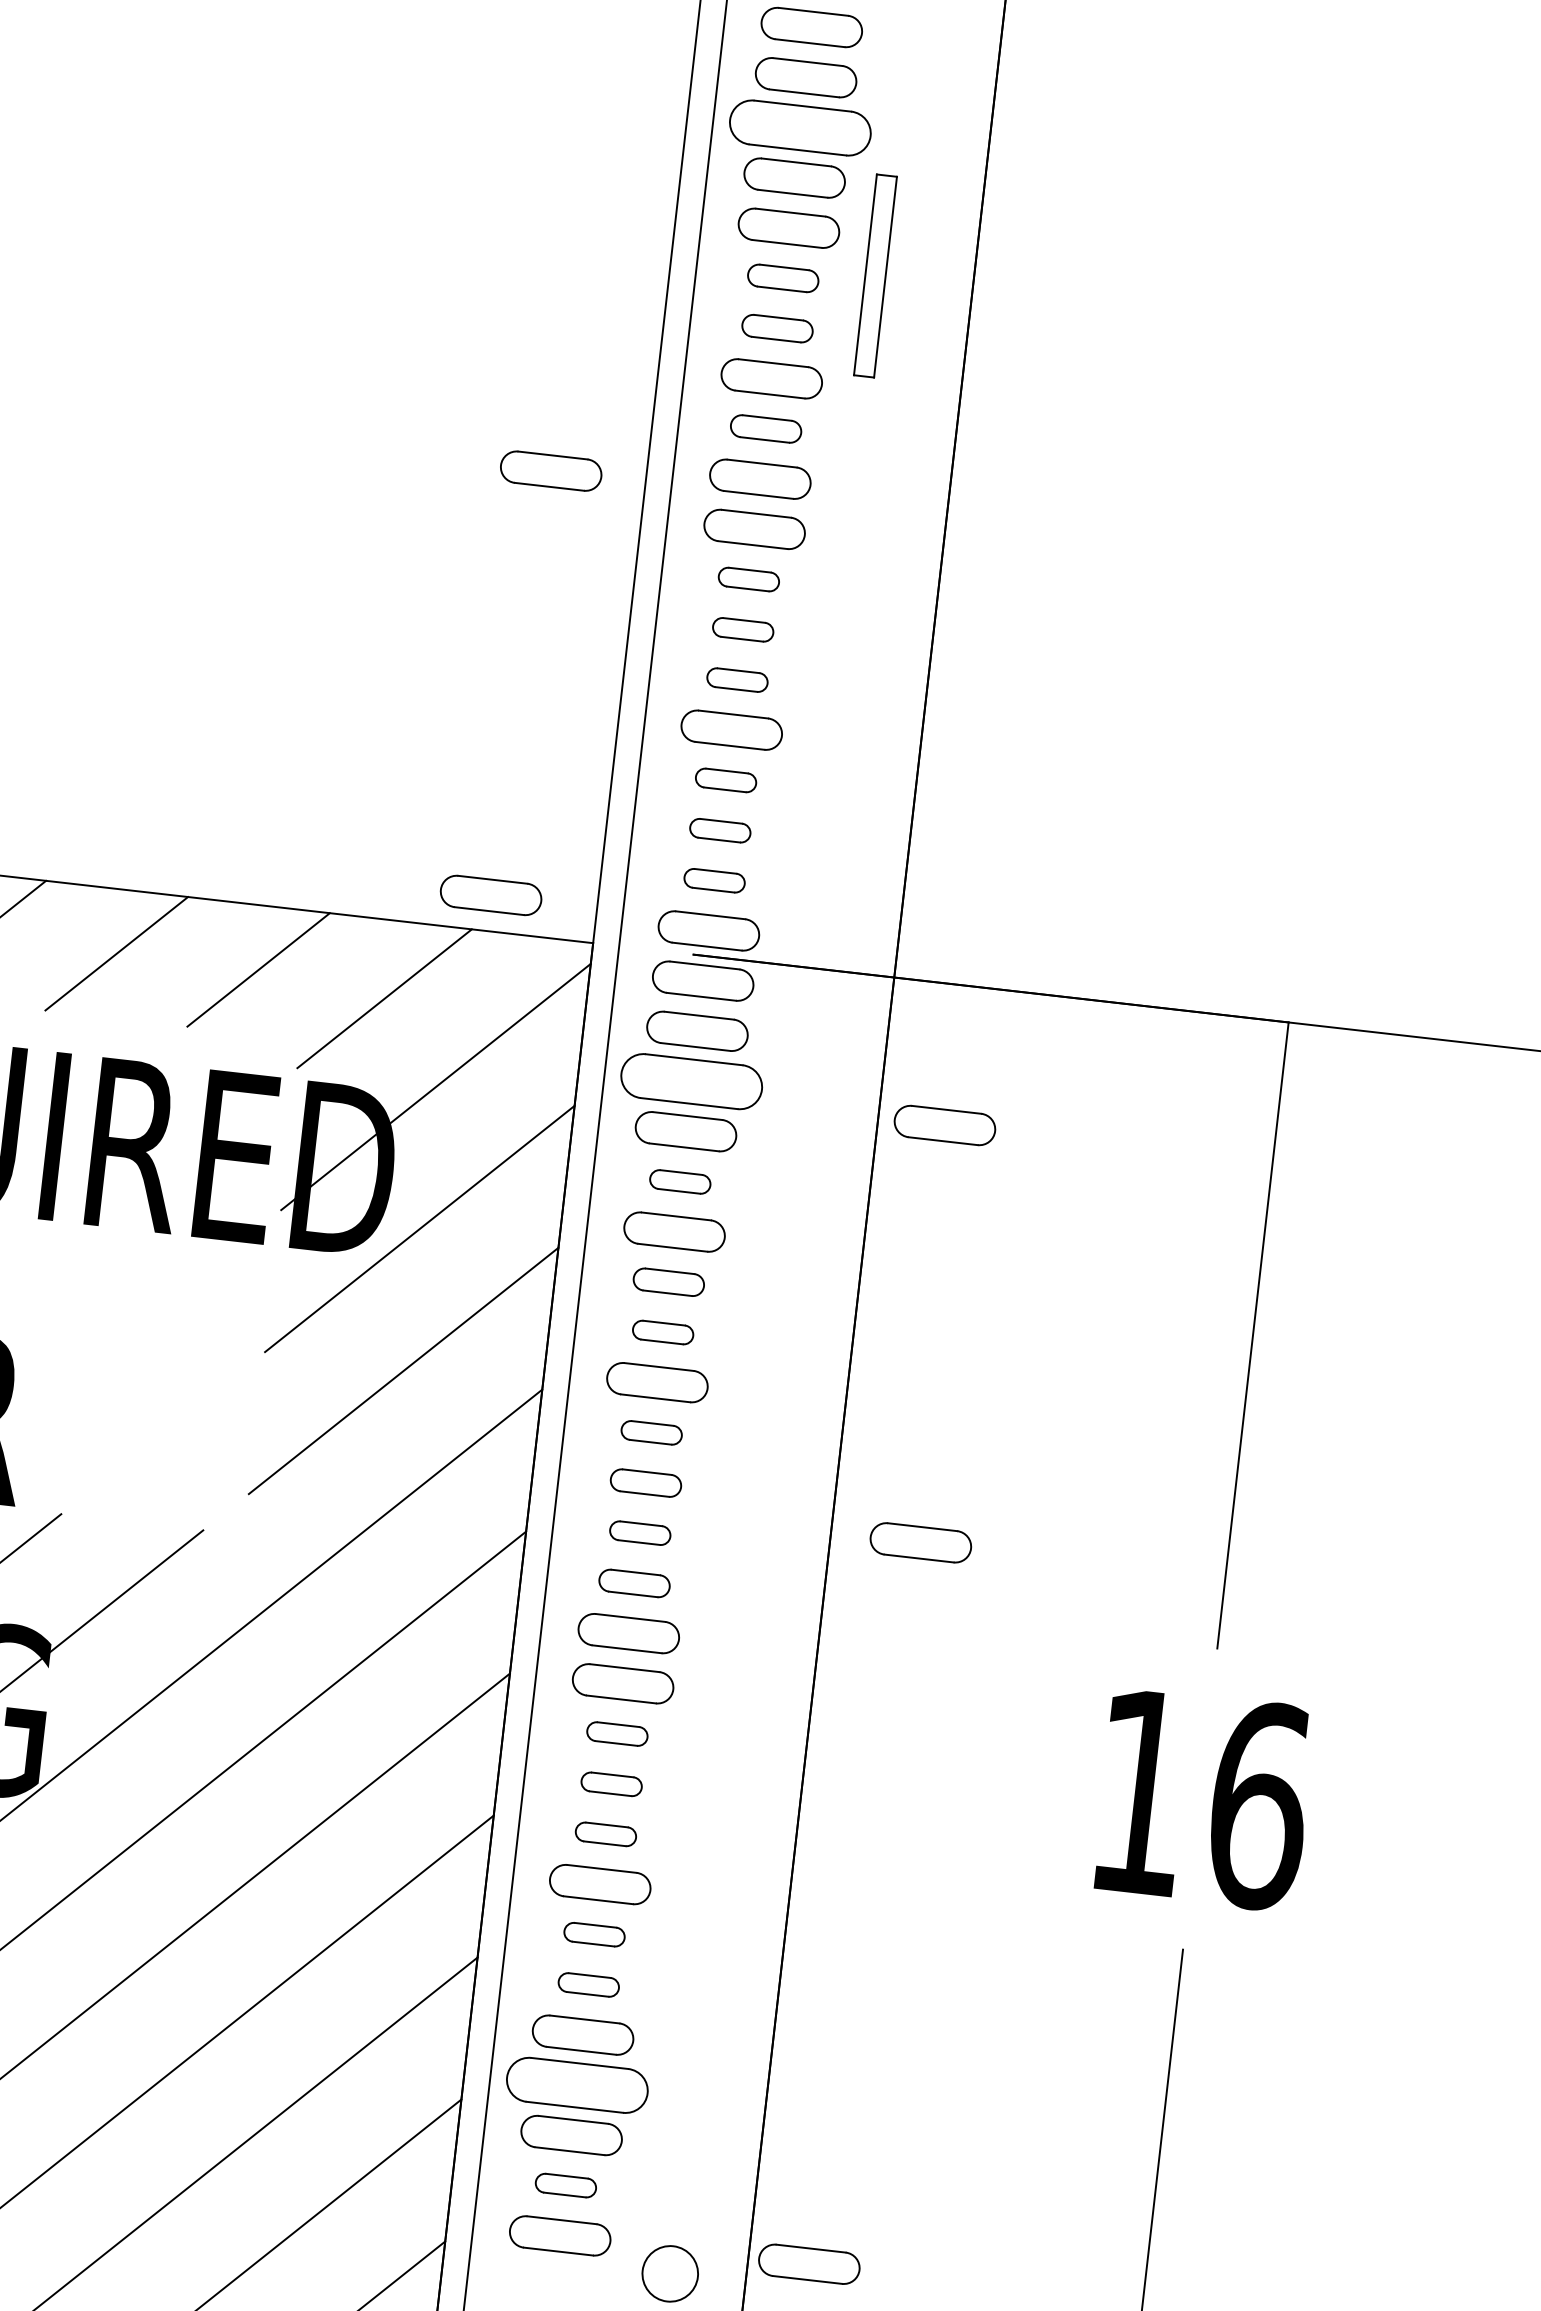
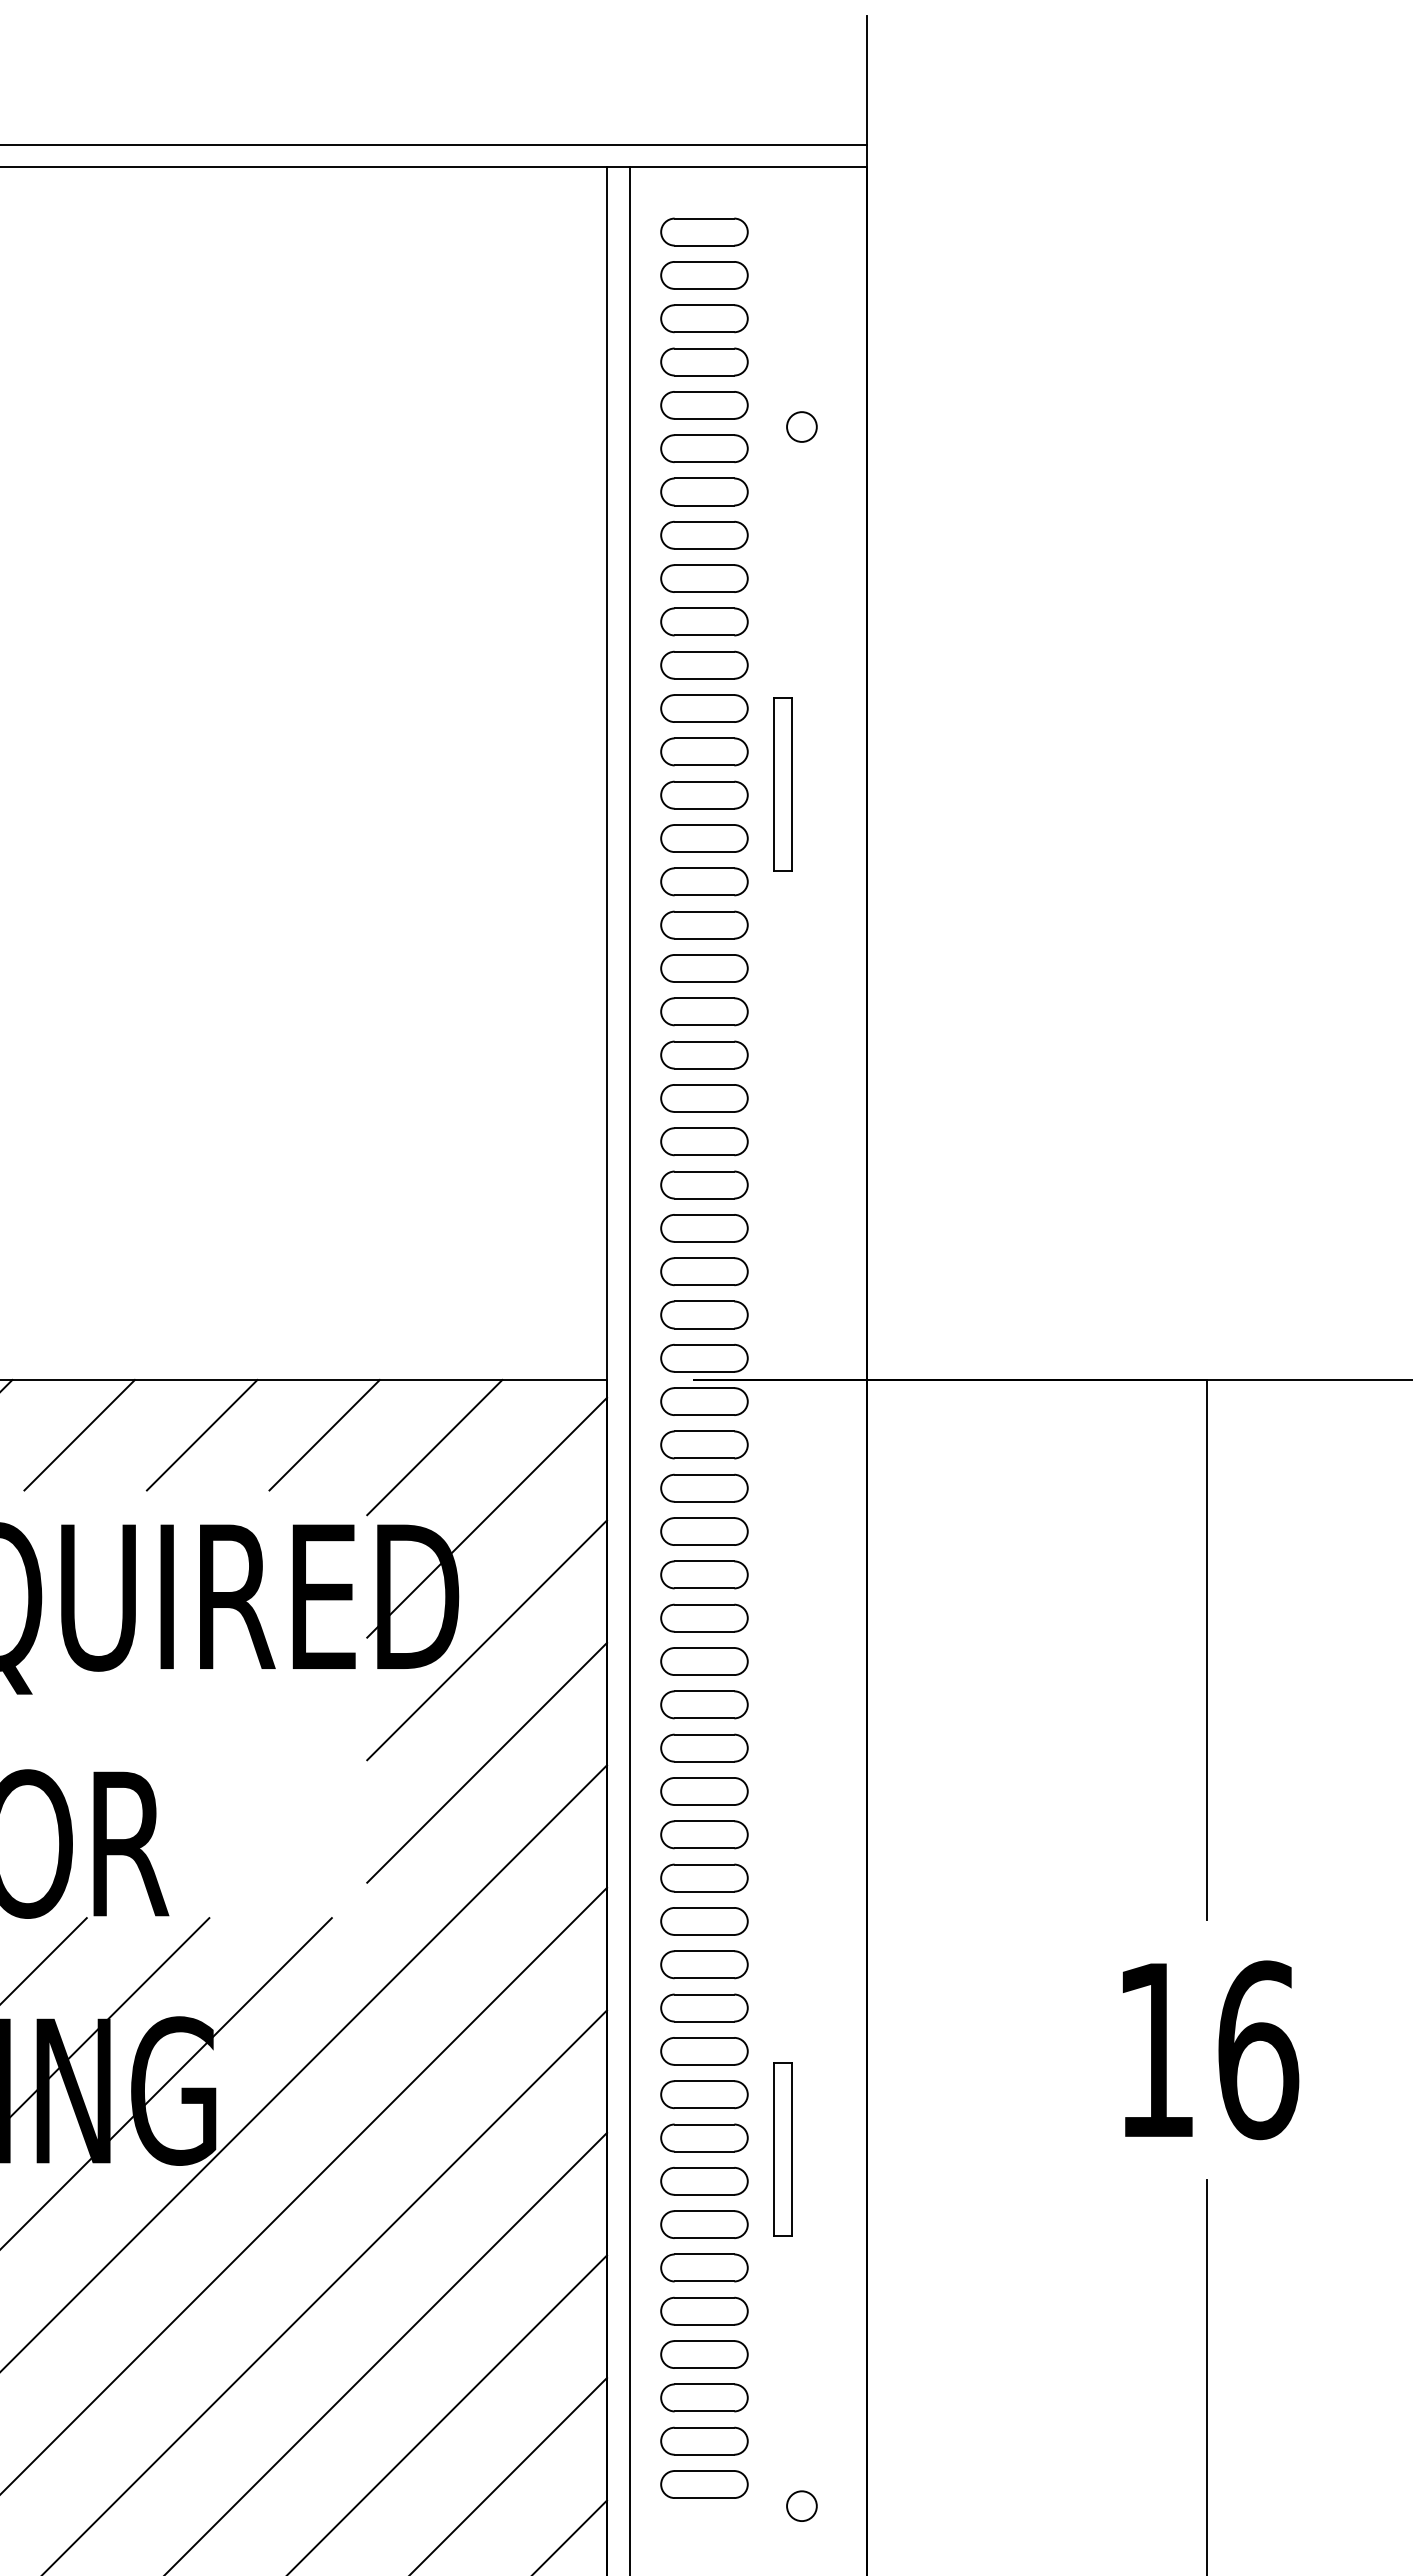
part: (800, 127) -> (704, 664), size x0.71
part: (783, 277) -> (704, 794), size x1.43
part: (777, 328) -> (704, 838), size x1.43
part: (766, 428) -> (704, 924), size x1.43
part: (551, 470) -> (525, 981), removed
part: (749, 578) -> (704, 1054), size x1.67
part: (743, 629) -> (704, 1098), size x1.67
part: (737, 679) -> (704, 1141), size x1.67
part: (726, 780) -> (704, 1228), size x1.67
part: (720, 830) -> (704, 1271), size x1.67
part: (714, 880) -> (704, 1314), size x1.67
part: (491, 894) -> (515, 1348), removed
part: (691, 1080) -> (704, 1487), size x0.71
part: (945, 1124) -> (924, 1500), removed
part: (680, 1181) -> (704, 1574), size x1.67
part: (668, 1282) -> (704, 1661), size x1.43
part: (663, 1332) -> (704, 1704), size x1.67
part: (651, 1432) -> (704, 1791), size x1.67
part: (646, 1482) -> (704, 1834), size x1.43
part: (640, 1532) -> (704, 1877), size x1.67
part: (920, 1542) -> (944, 1858), removed
part: (634, 1583) -> (704, 1921), size x1.43
part: (617, 1734) -> (704, 2051), size x1.67
part: (611, 1783) -> (704, 2094), size x1.67
part: (606, 1833) -> (704, 2137), size x1.67
part: (694, 1857) -> (782, 2149), added
part: (594, 1934) -> (704, 2224), size x1.67
part: (588, 1984) -> (704, 2267), size x1.67
part: (577, 2085) -> (704, 2354), size x0.71
part: (566, 2184) -> (704, 2440), size x1.67
part: (809, 2264) -> (919, 2484), removed
circle: (669, 2274) -> (801, 2506), size x0.62

